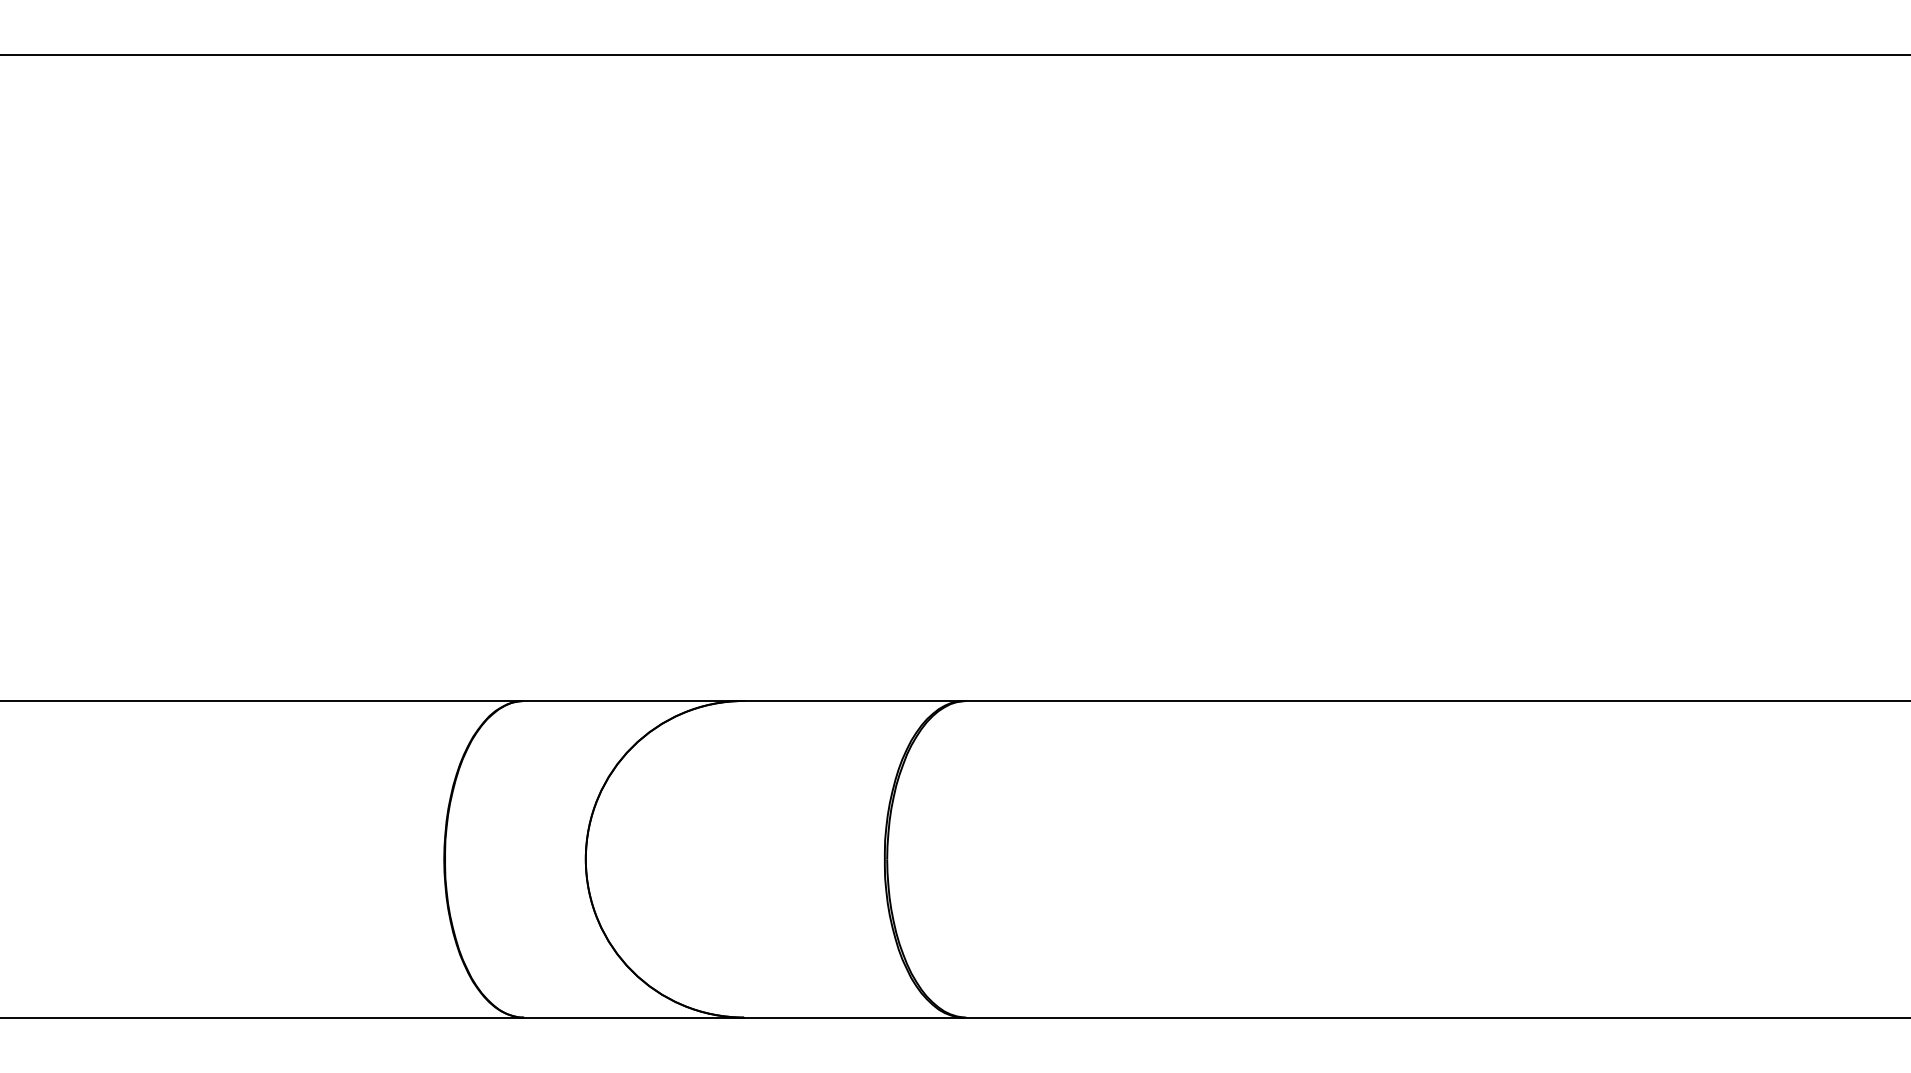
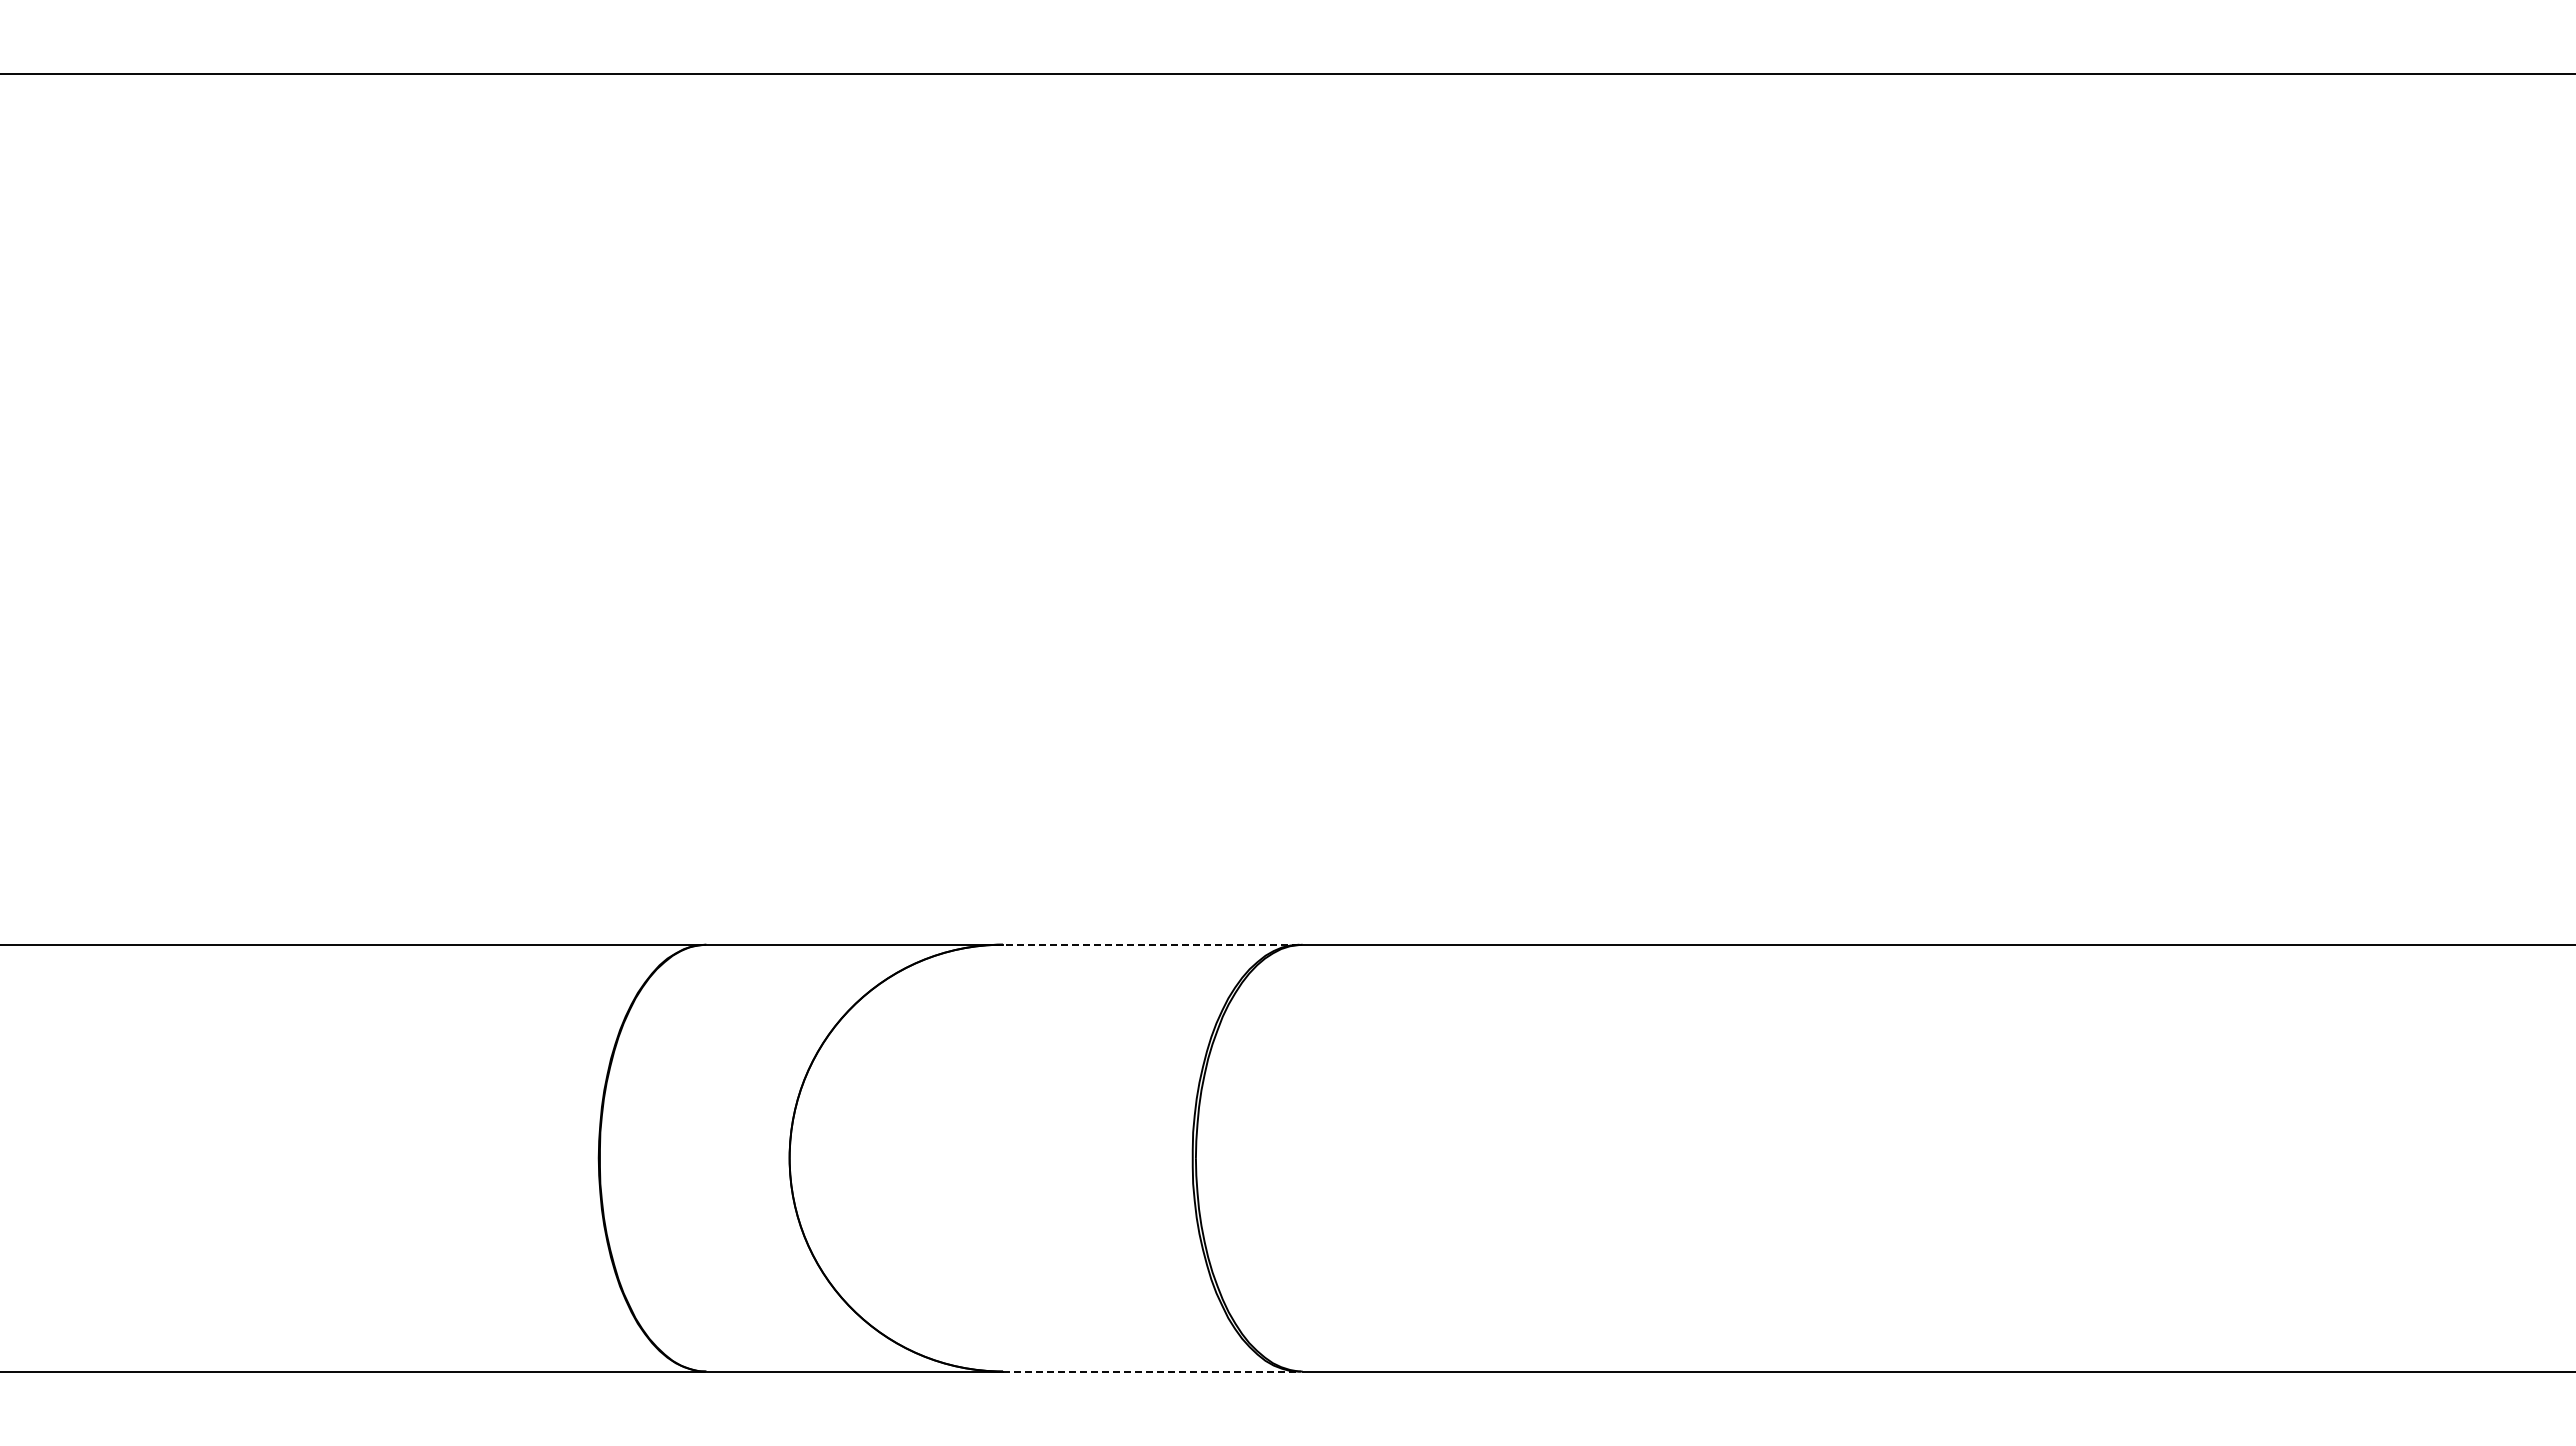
line: (853, 700) -> (1150, 944), solid -> dashed
line: (854, 1017) -> (1151, 1371), solid -> dashed

